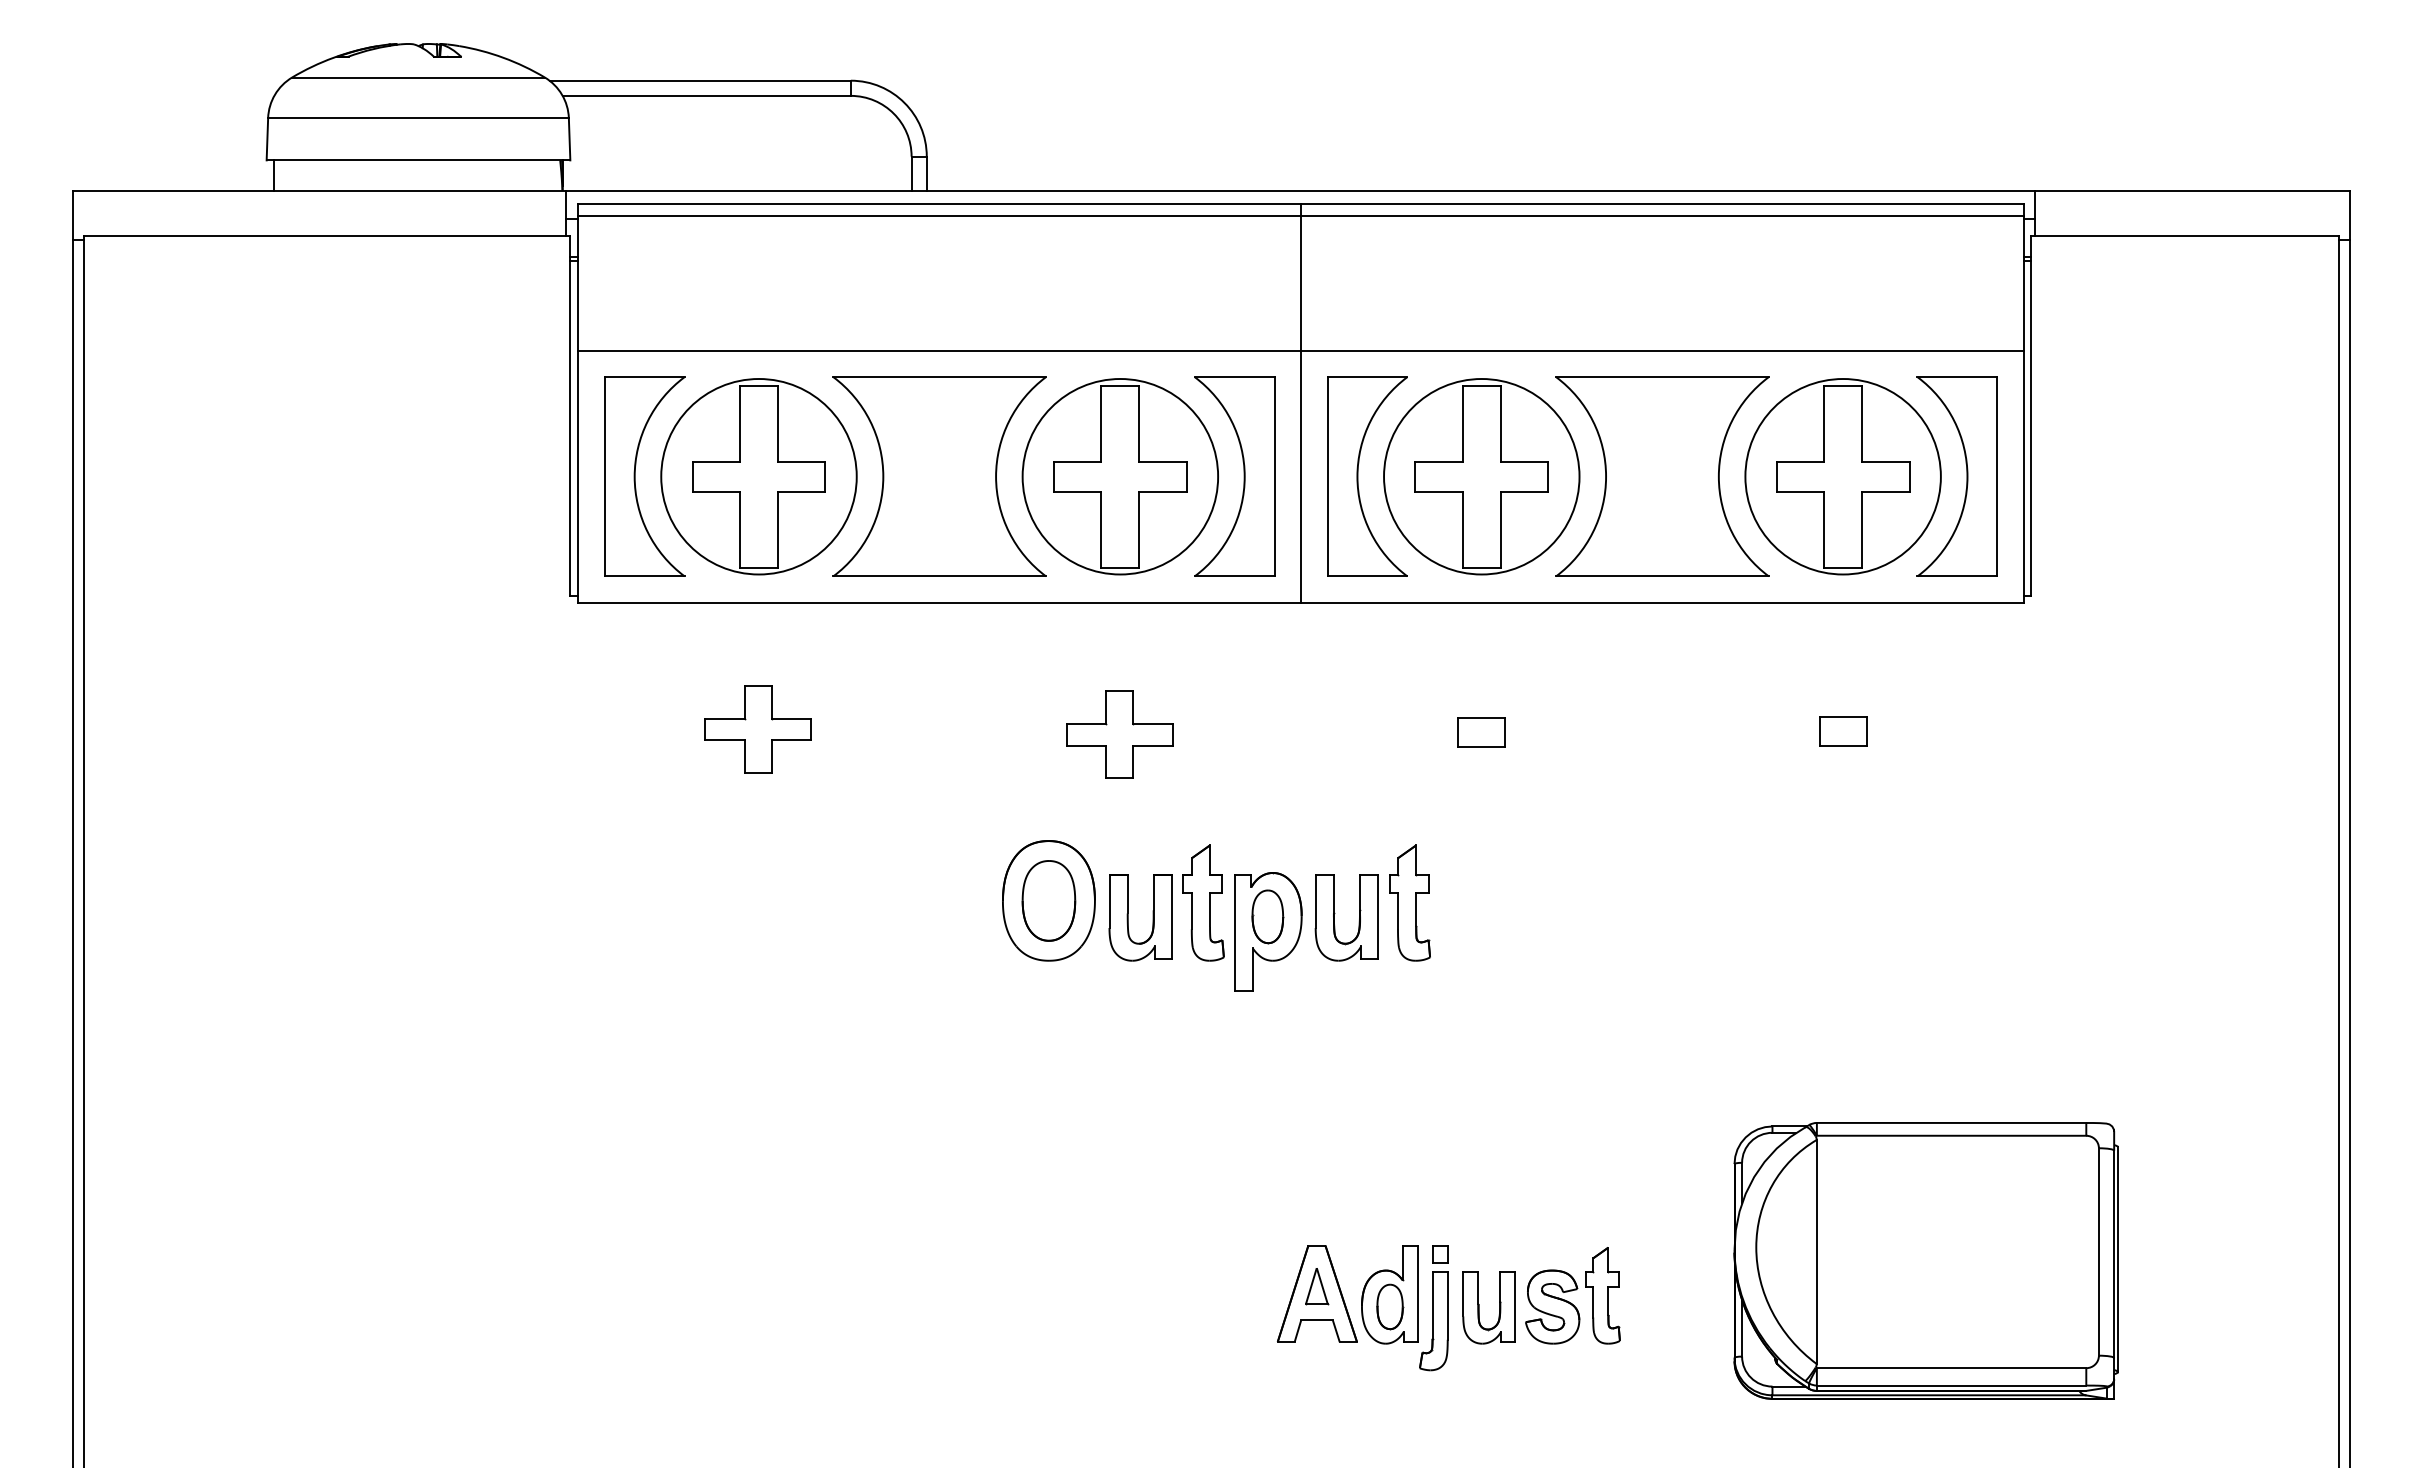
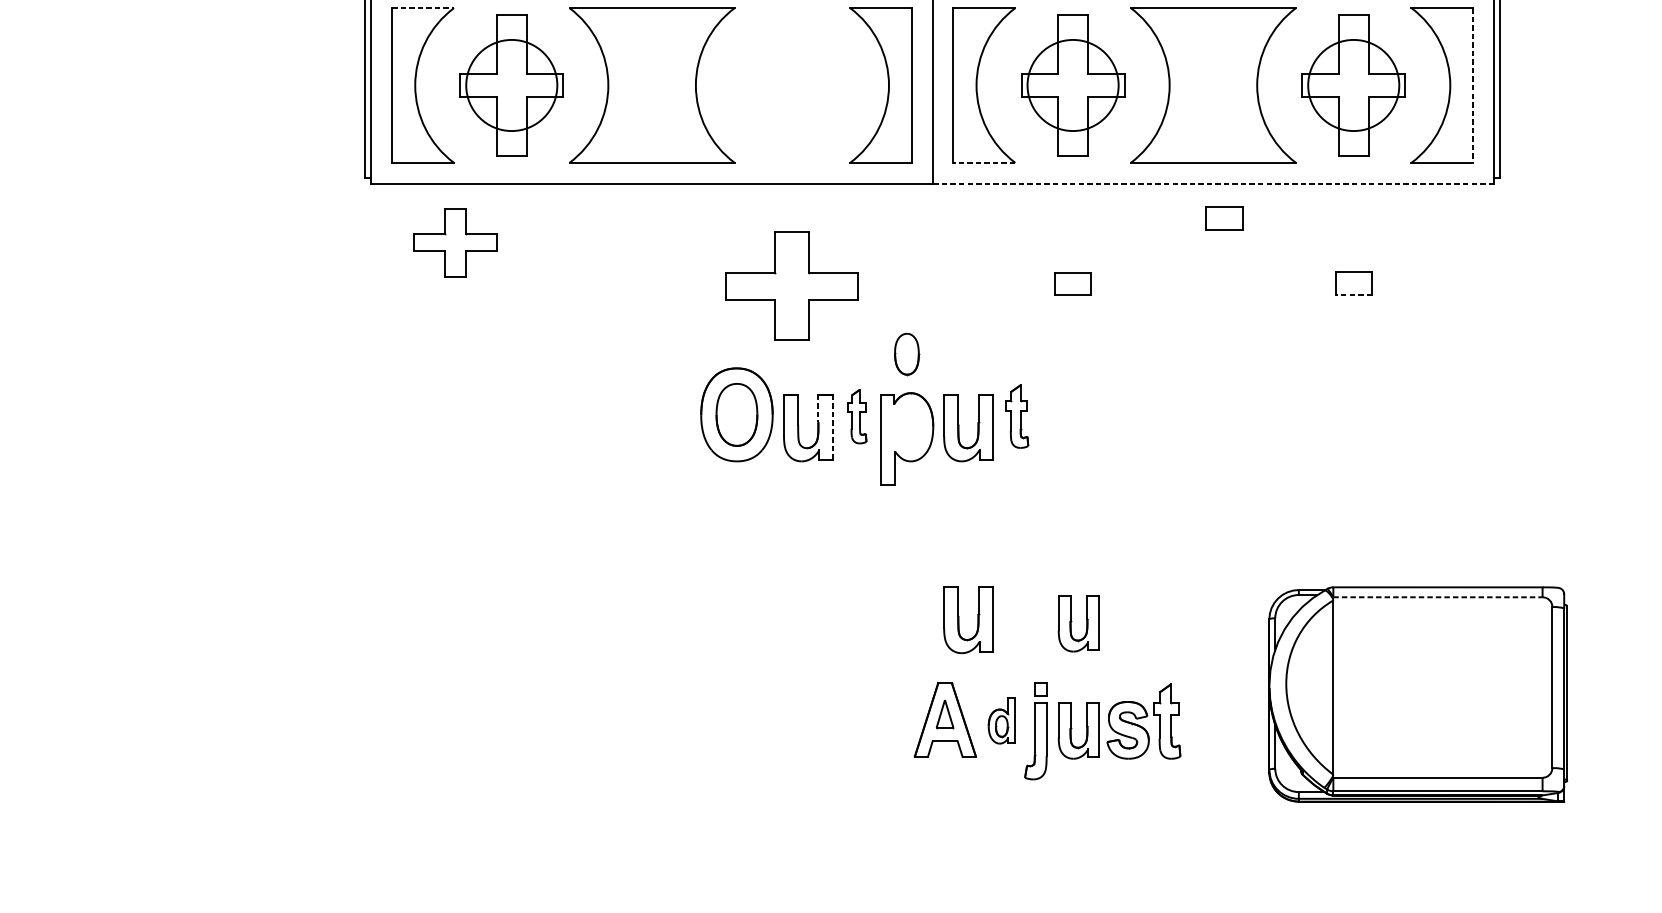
line: (644, 377) -> (422, 8), solid -> dashed
circle: (758, 476) -> (511, 85), size x0.6
part: (1119, 476) -> (791, 85), removed
circle: (1481, 476) -> (1072, 85), size x0.6
circle: (1842, 476) -> (1353, 85), size x0.6
line: (1997, 476) -> (1473, 85), solid -> dashed
line: (1367, 576) -> (984, 162), solid -> dashed
line: (1661, 602) -> (1212, 183), solid -> dashed
part: (1676, 648) -> (1224, 218), added
part: (757, 729) -> (454, 242), moved
part: (1119, 734) -> (791, 285), size x1.6
line: (1842, 746) -> (1353, 294), solid -> dashed
line: (1153, 892) -> (818, 408), solid -> dashed
part: (1203, 902) -> (856, 416), size x0.6
part: (1409, 902) -> (1016, 416), size x0.7
line: (1172, 916) -> (832, 427), solid -> dashed
part: (1267, 916) -> (906, 354), moved
line: (1951, 1135) -> (1437, 597), solid -> dashed
part: (1335, 1160) -> (959, 616), added
part: (1479, 1169) -> (1071, 623), added
part: (1389, 1294) -> (1001, 720), size x0.6

